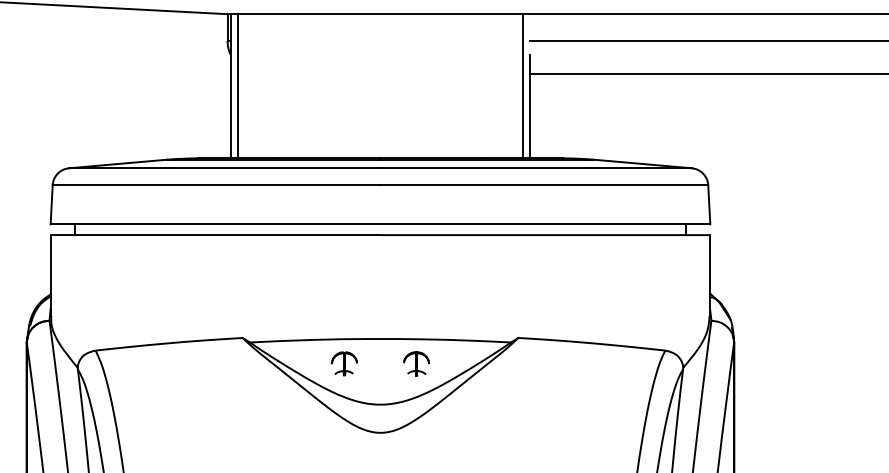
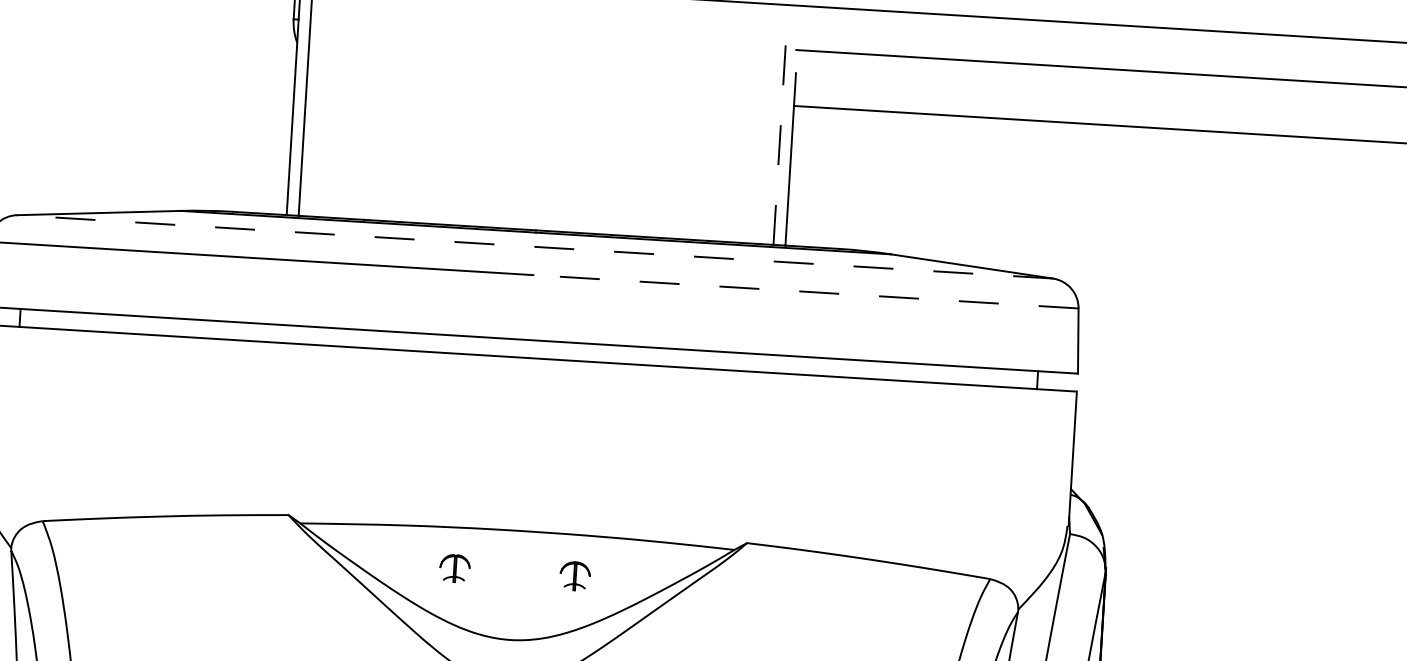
line: (523, 85) -> (781, 123), solid -> dashed
line: (379, 168) -> (533, 247), solid -> dashed
line: (544, 185) -> (806, 292), solid -> dashed
part: (343, 363) -> (453, 567), size x0.7
part: (416, 363) -> (575, 575), size x0.7

